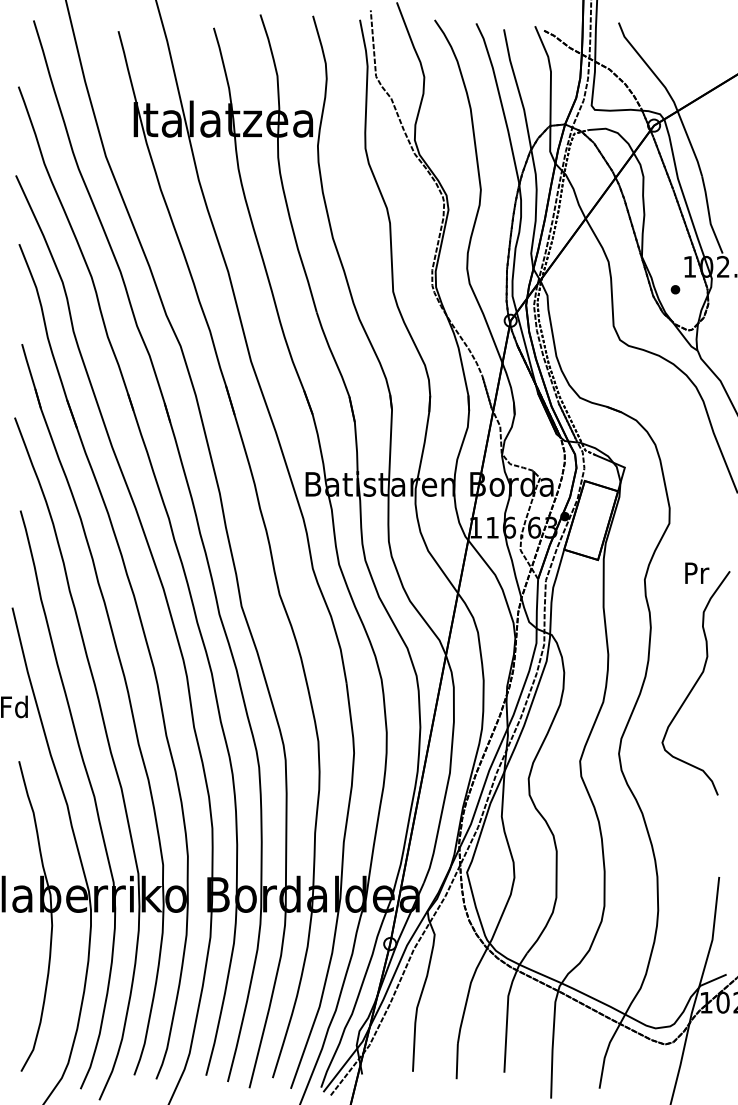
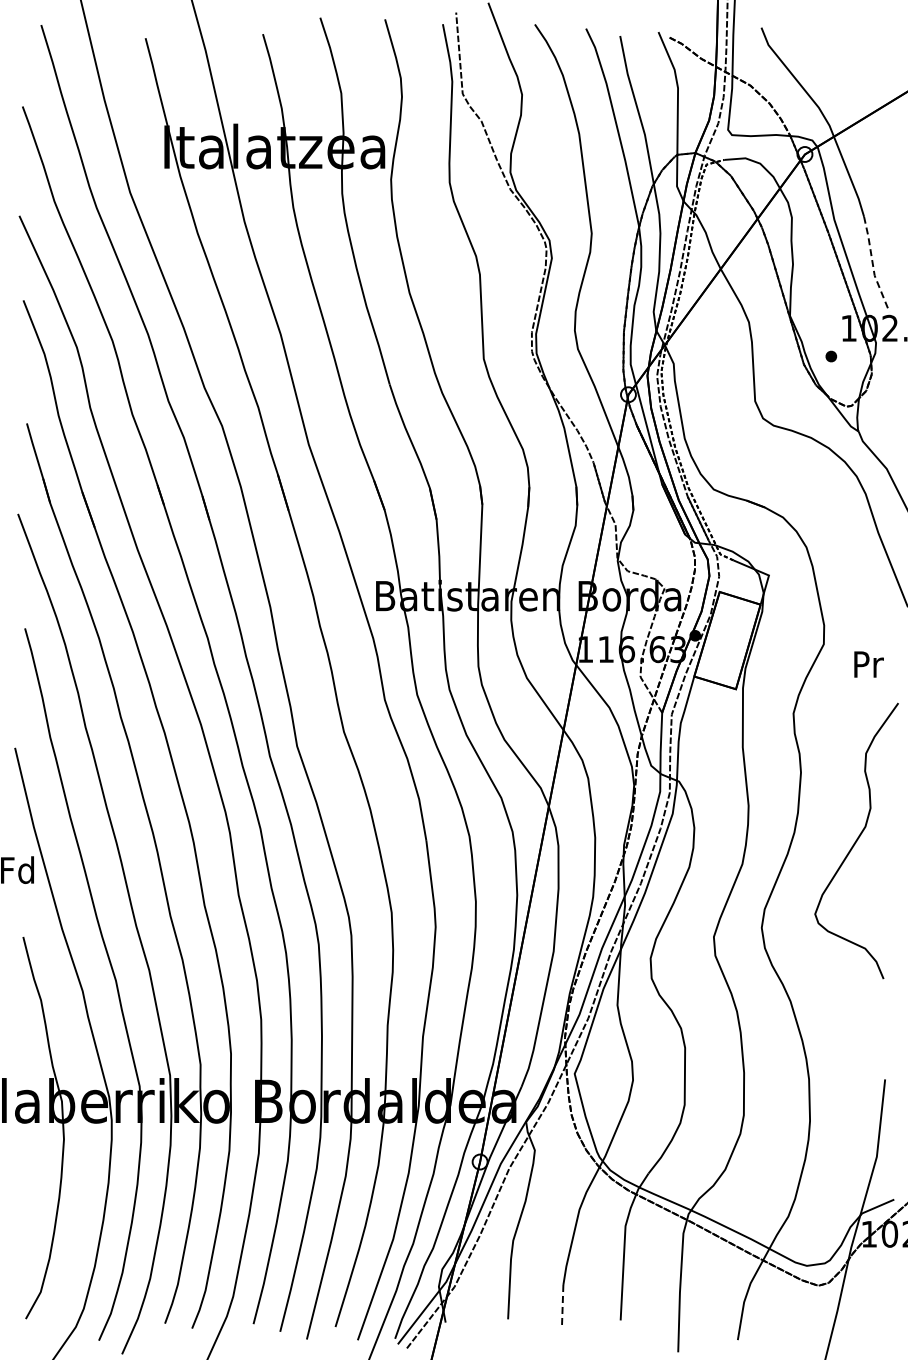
line: (709, 216) -> (873, 266), solid -> dashed
text: (696, 573) -> (868, 664), moved
line: (457, 1061) -> (562, 1306), solid -> dashed

